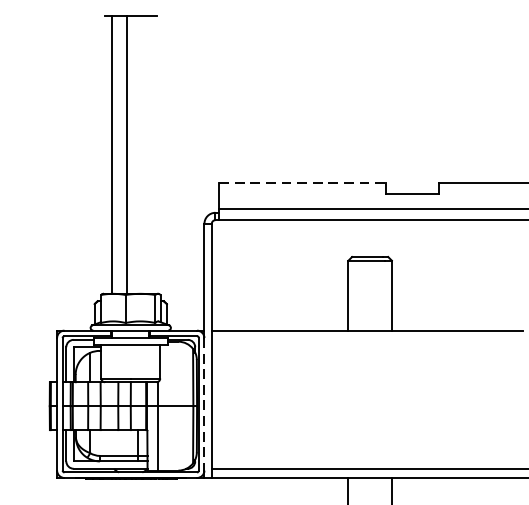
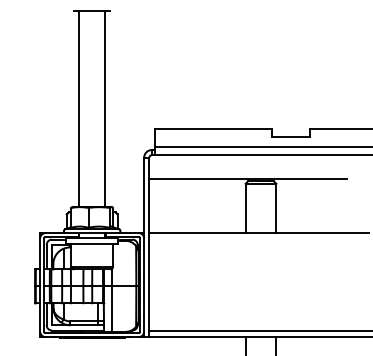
line: (126, 155) -> (105, 109), moved
line: (302, 183) -> (213, 129), dashed -> solid
line: (350, 253) -> (247, 178), added
line: (204, 404) -> (144, 285), dashed -> solid

